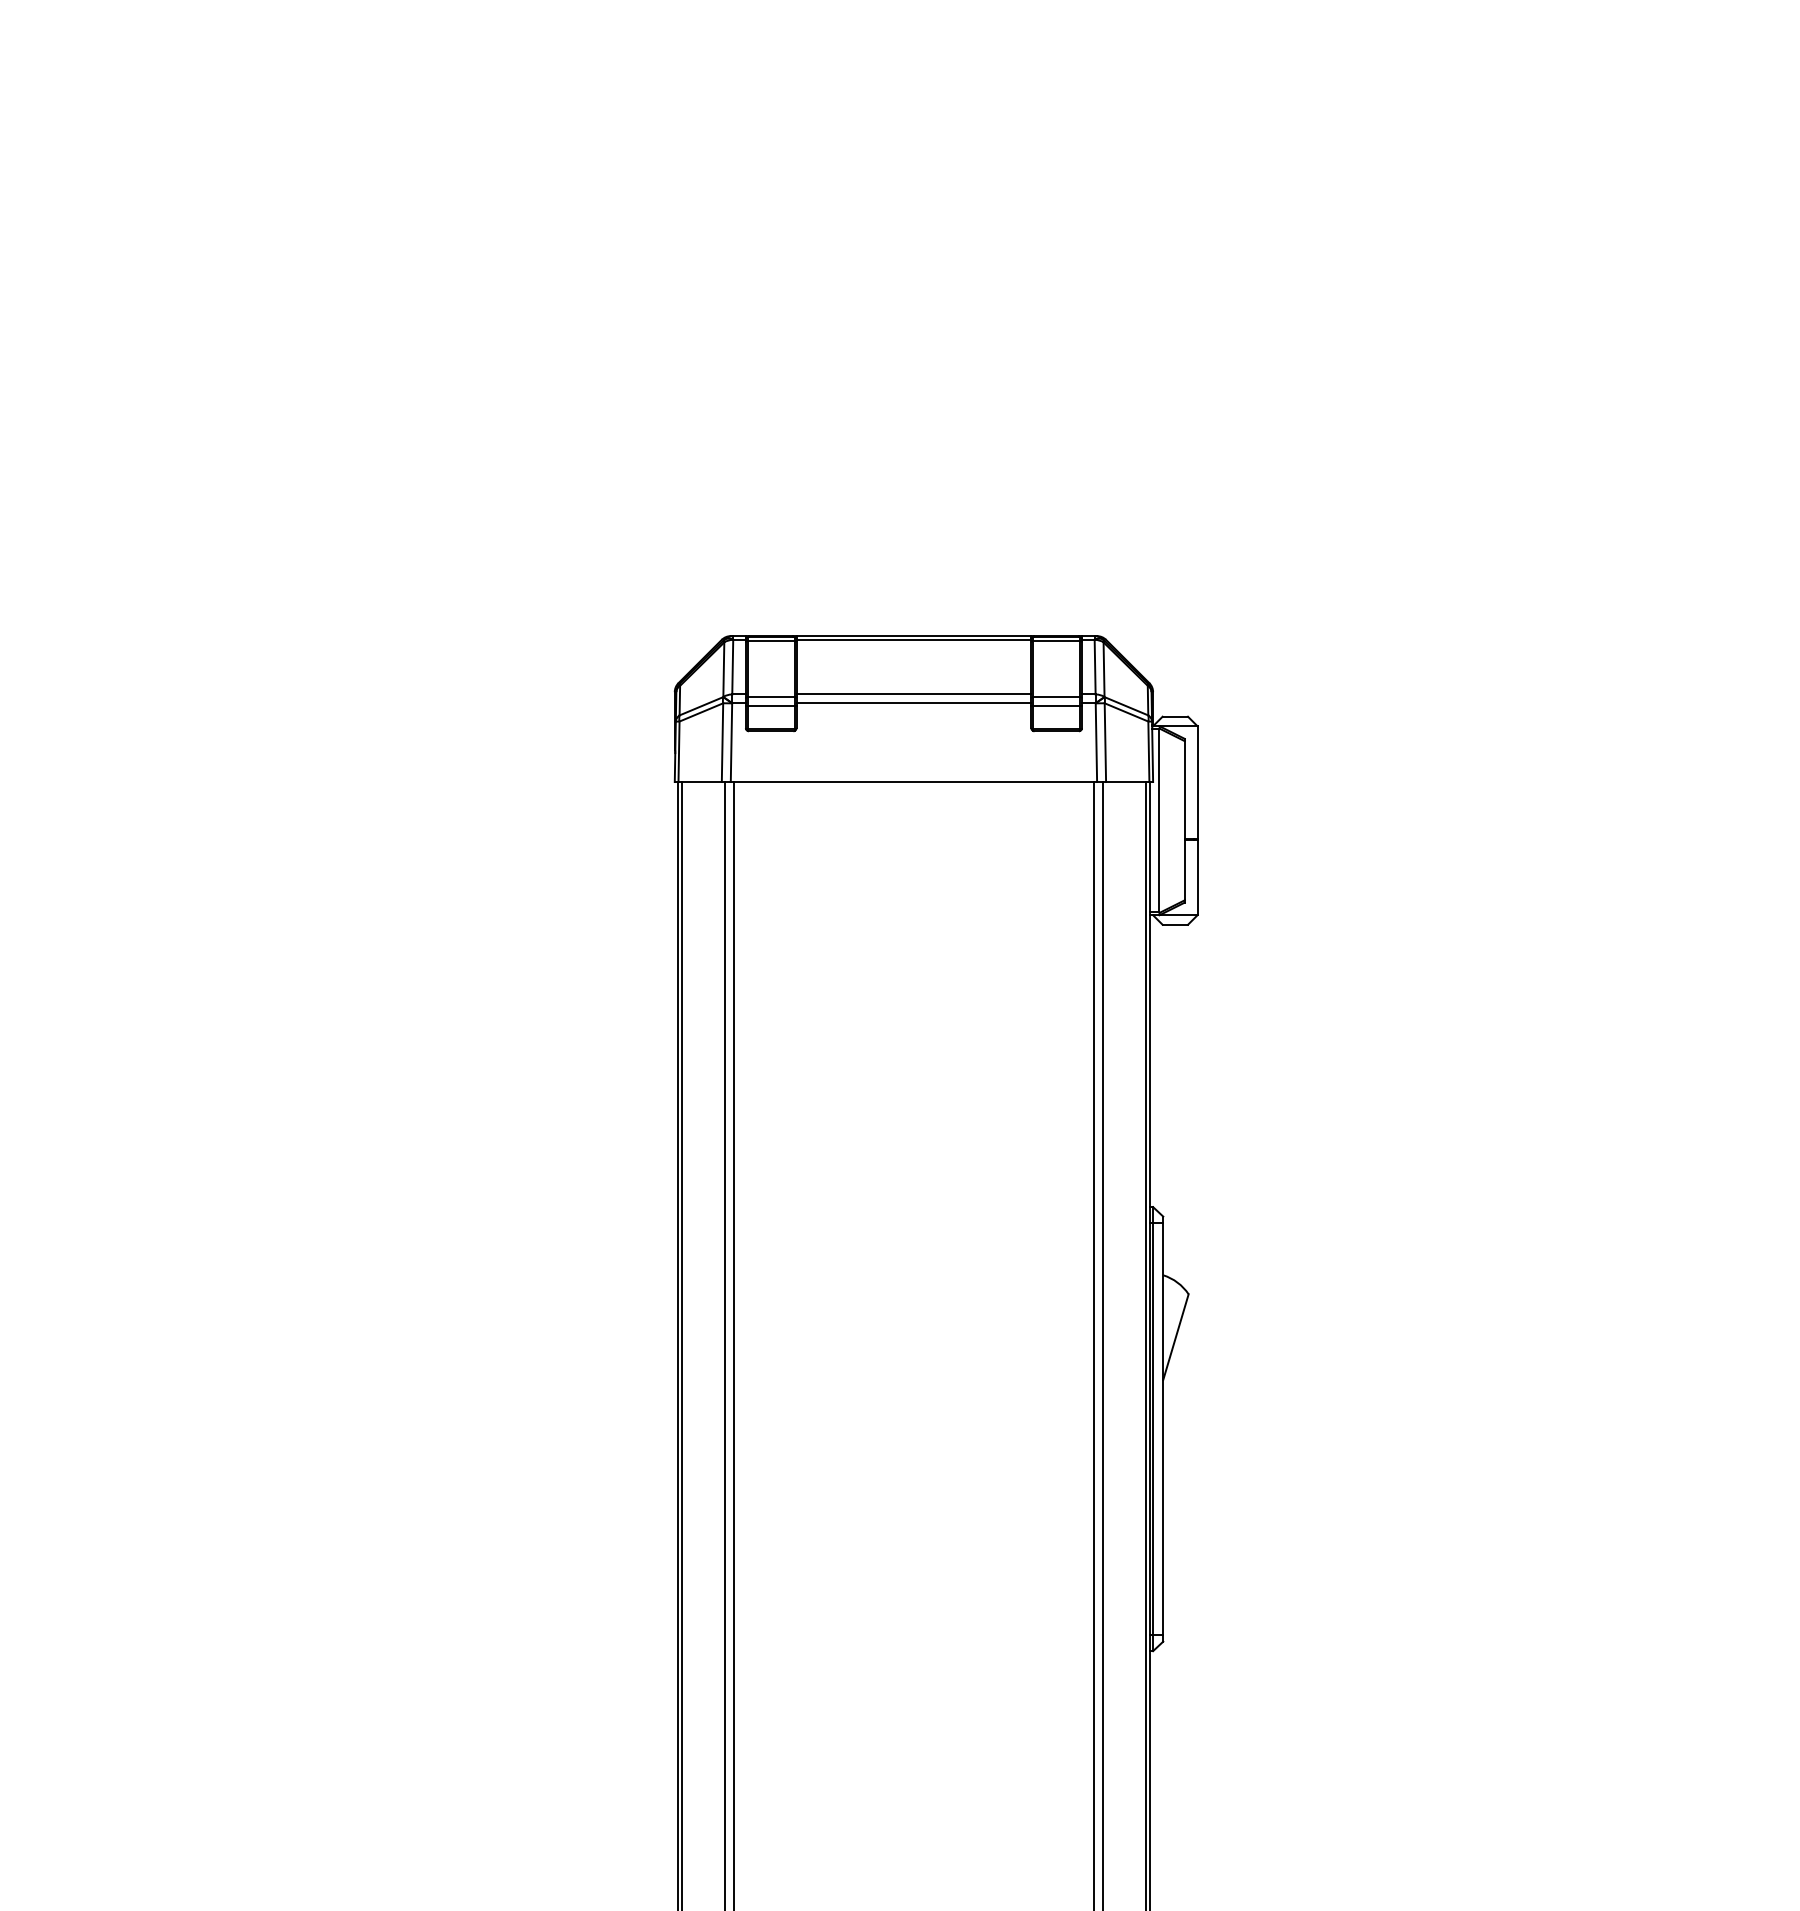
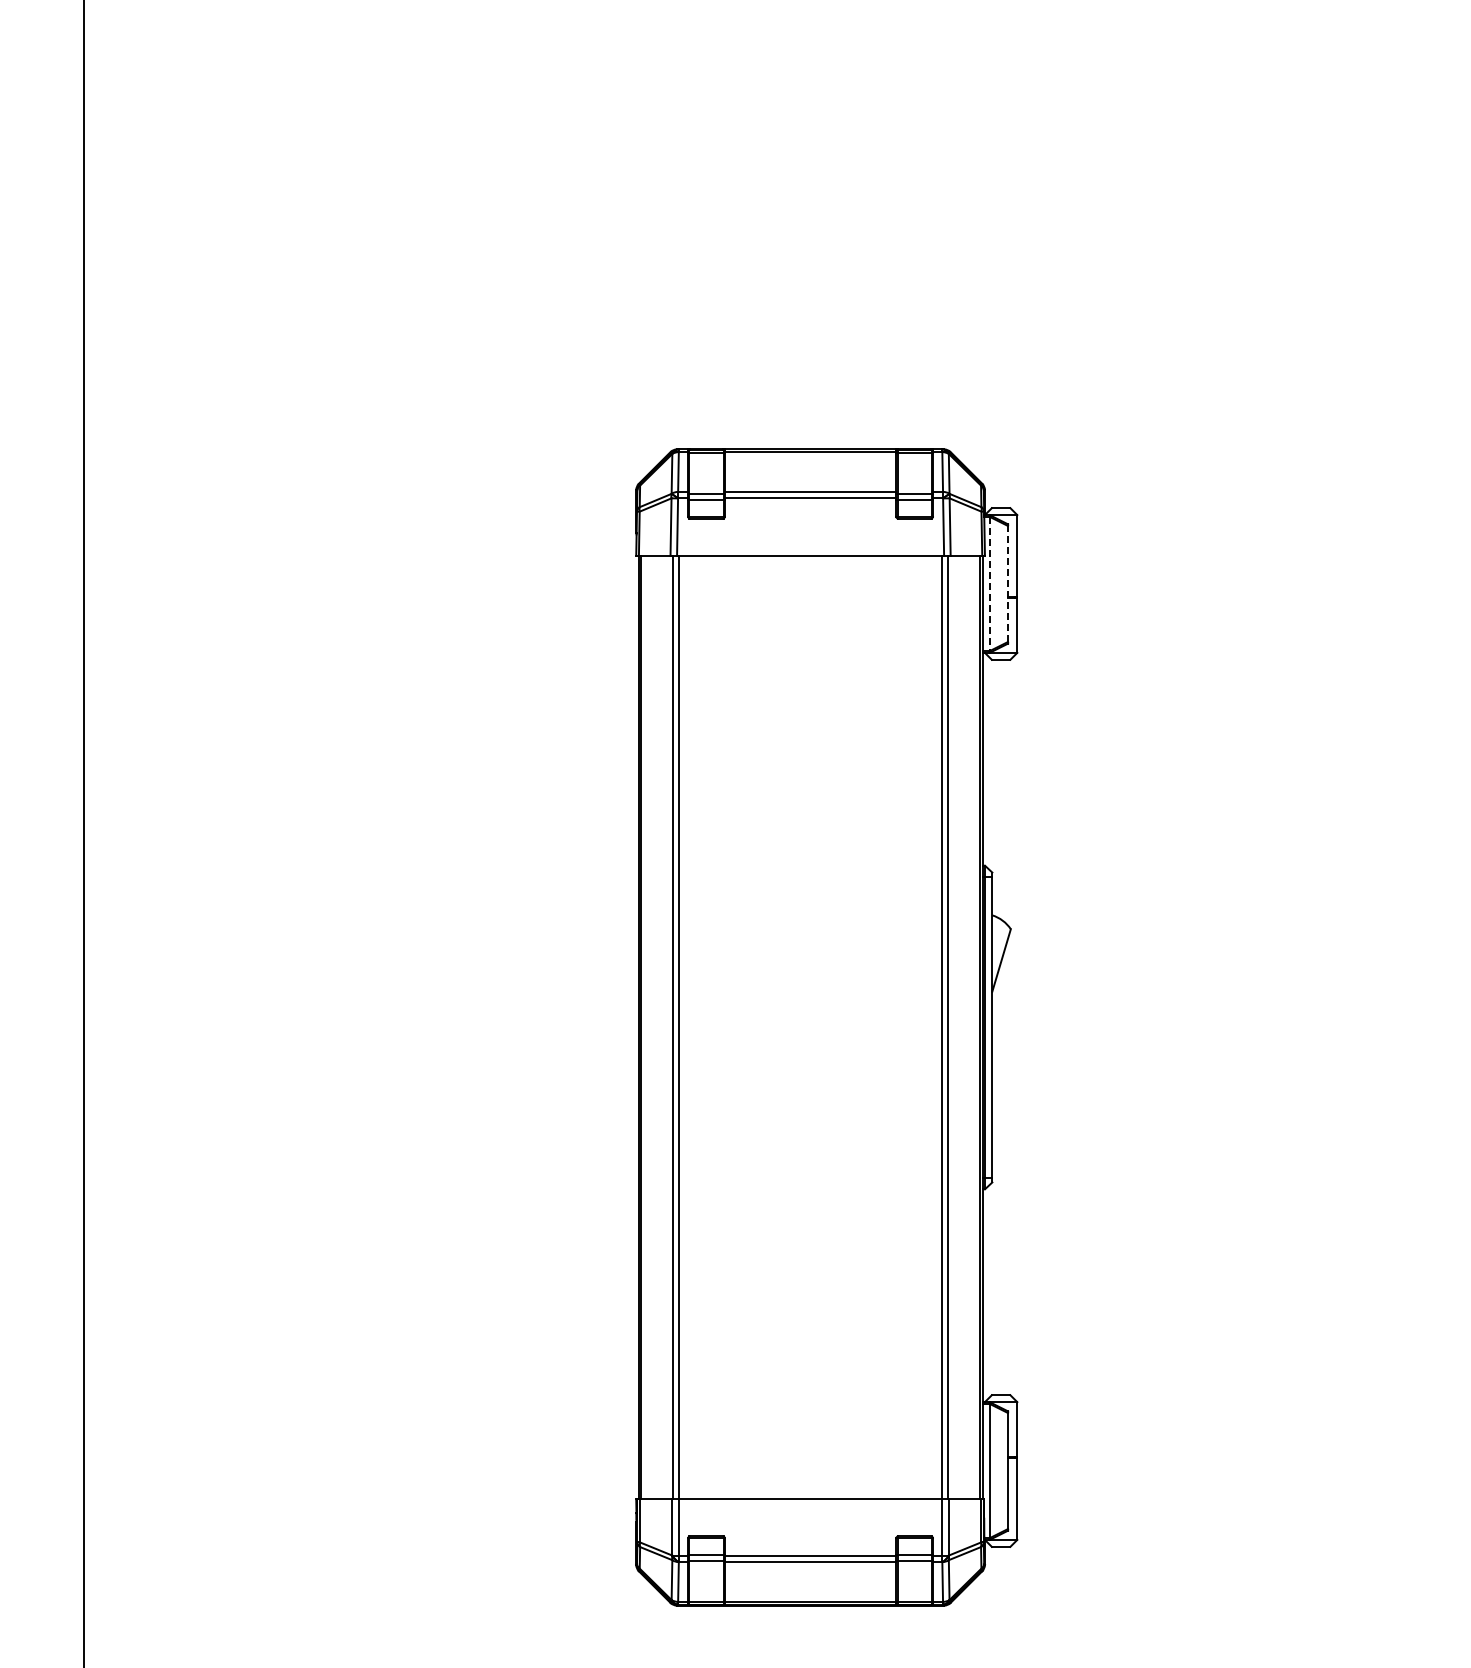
line: (1159, 820) -> (989, 583), solid -> dashed
line: (1185, 820) -> (1008, 583), solid -> dashed

